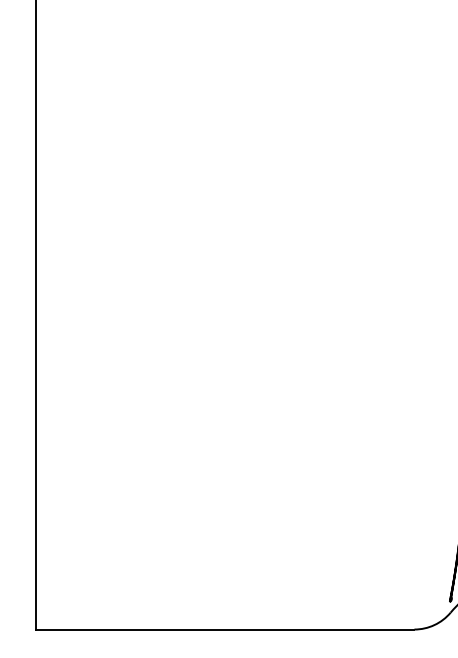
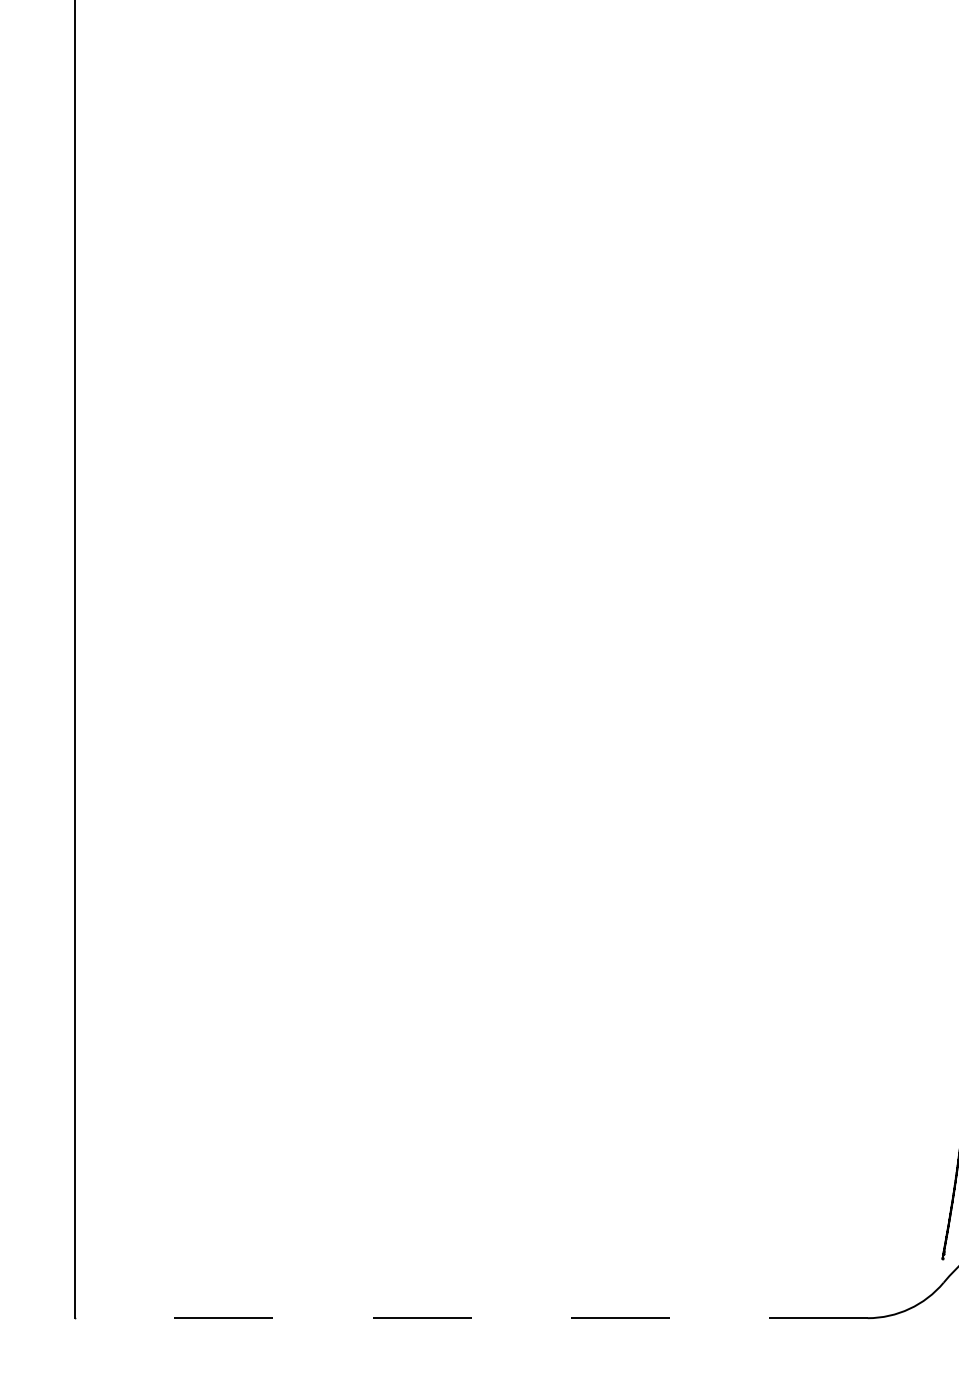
line: (224, 629) -> (470, 1318), solid -> dashed

